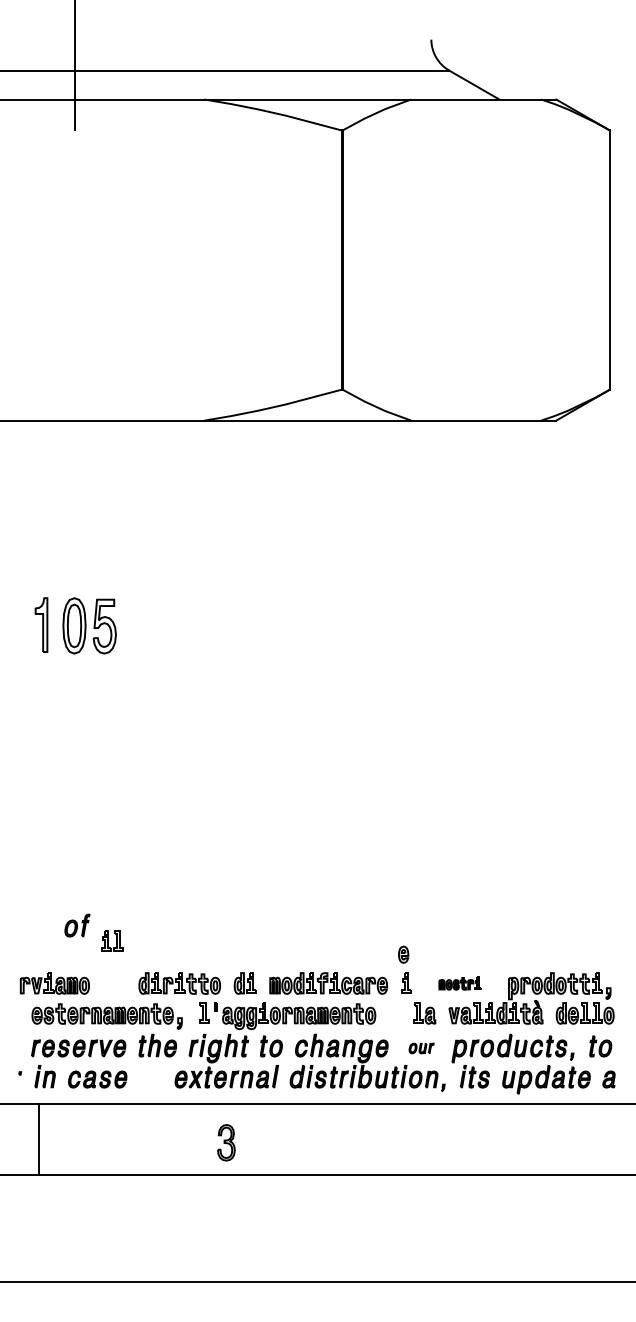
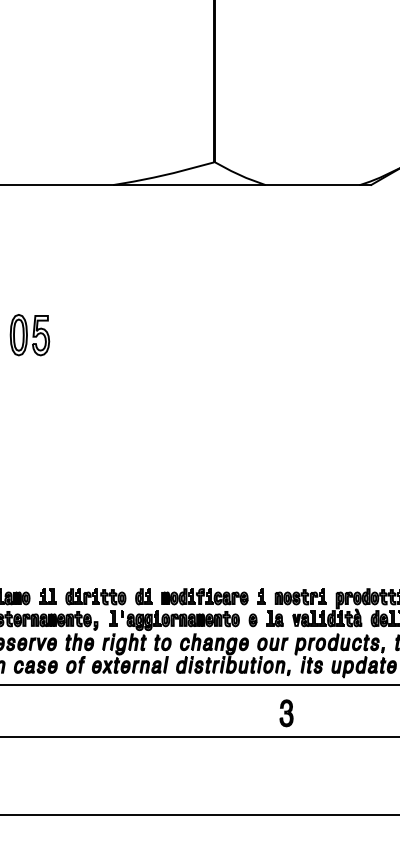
part: (77, 925) -> (75, 664), moved
part: (112, 940) -> (48, 596), moved
part: (403, 954) -> (252, 620), moved
part: (459, 983) -> (300, 596), size x1.67
part: (421, 1048) -> (272, 644), size x1.67
part: (226, 1142) -> (286, 713), moved

